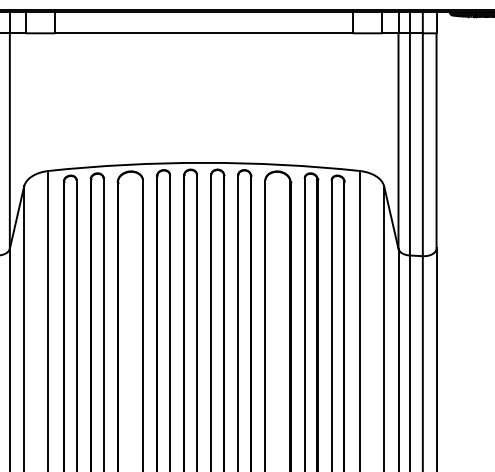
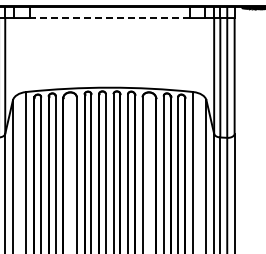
line: (203, 34) -> (109, 18), solid -> dashed

